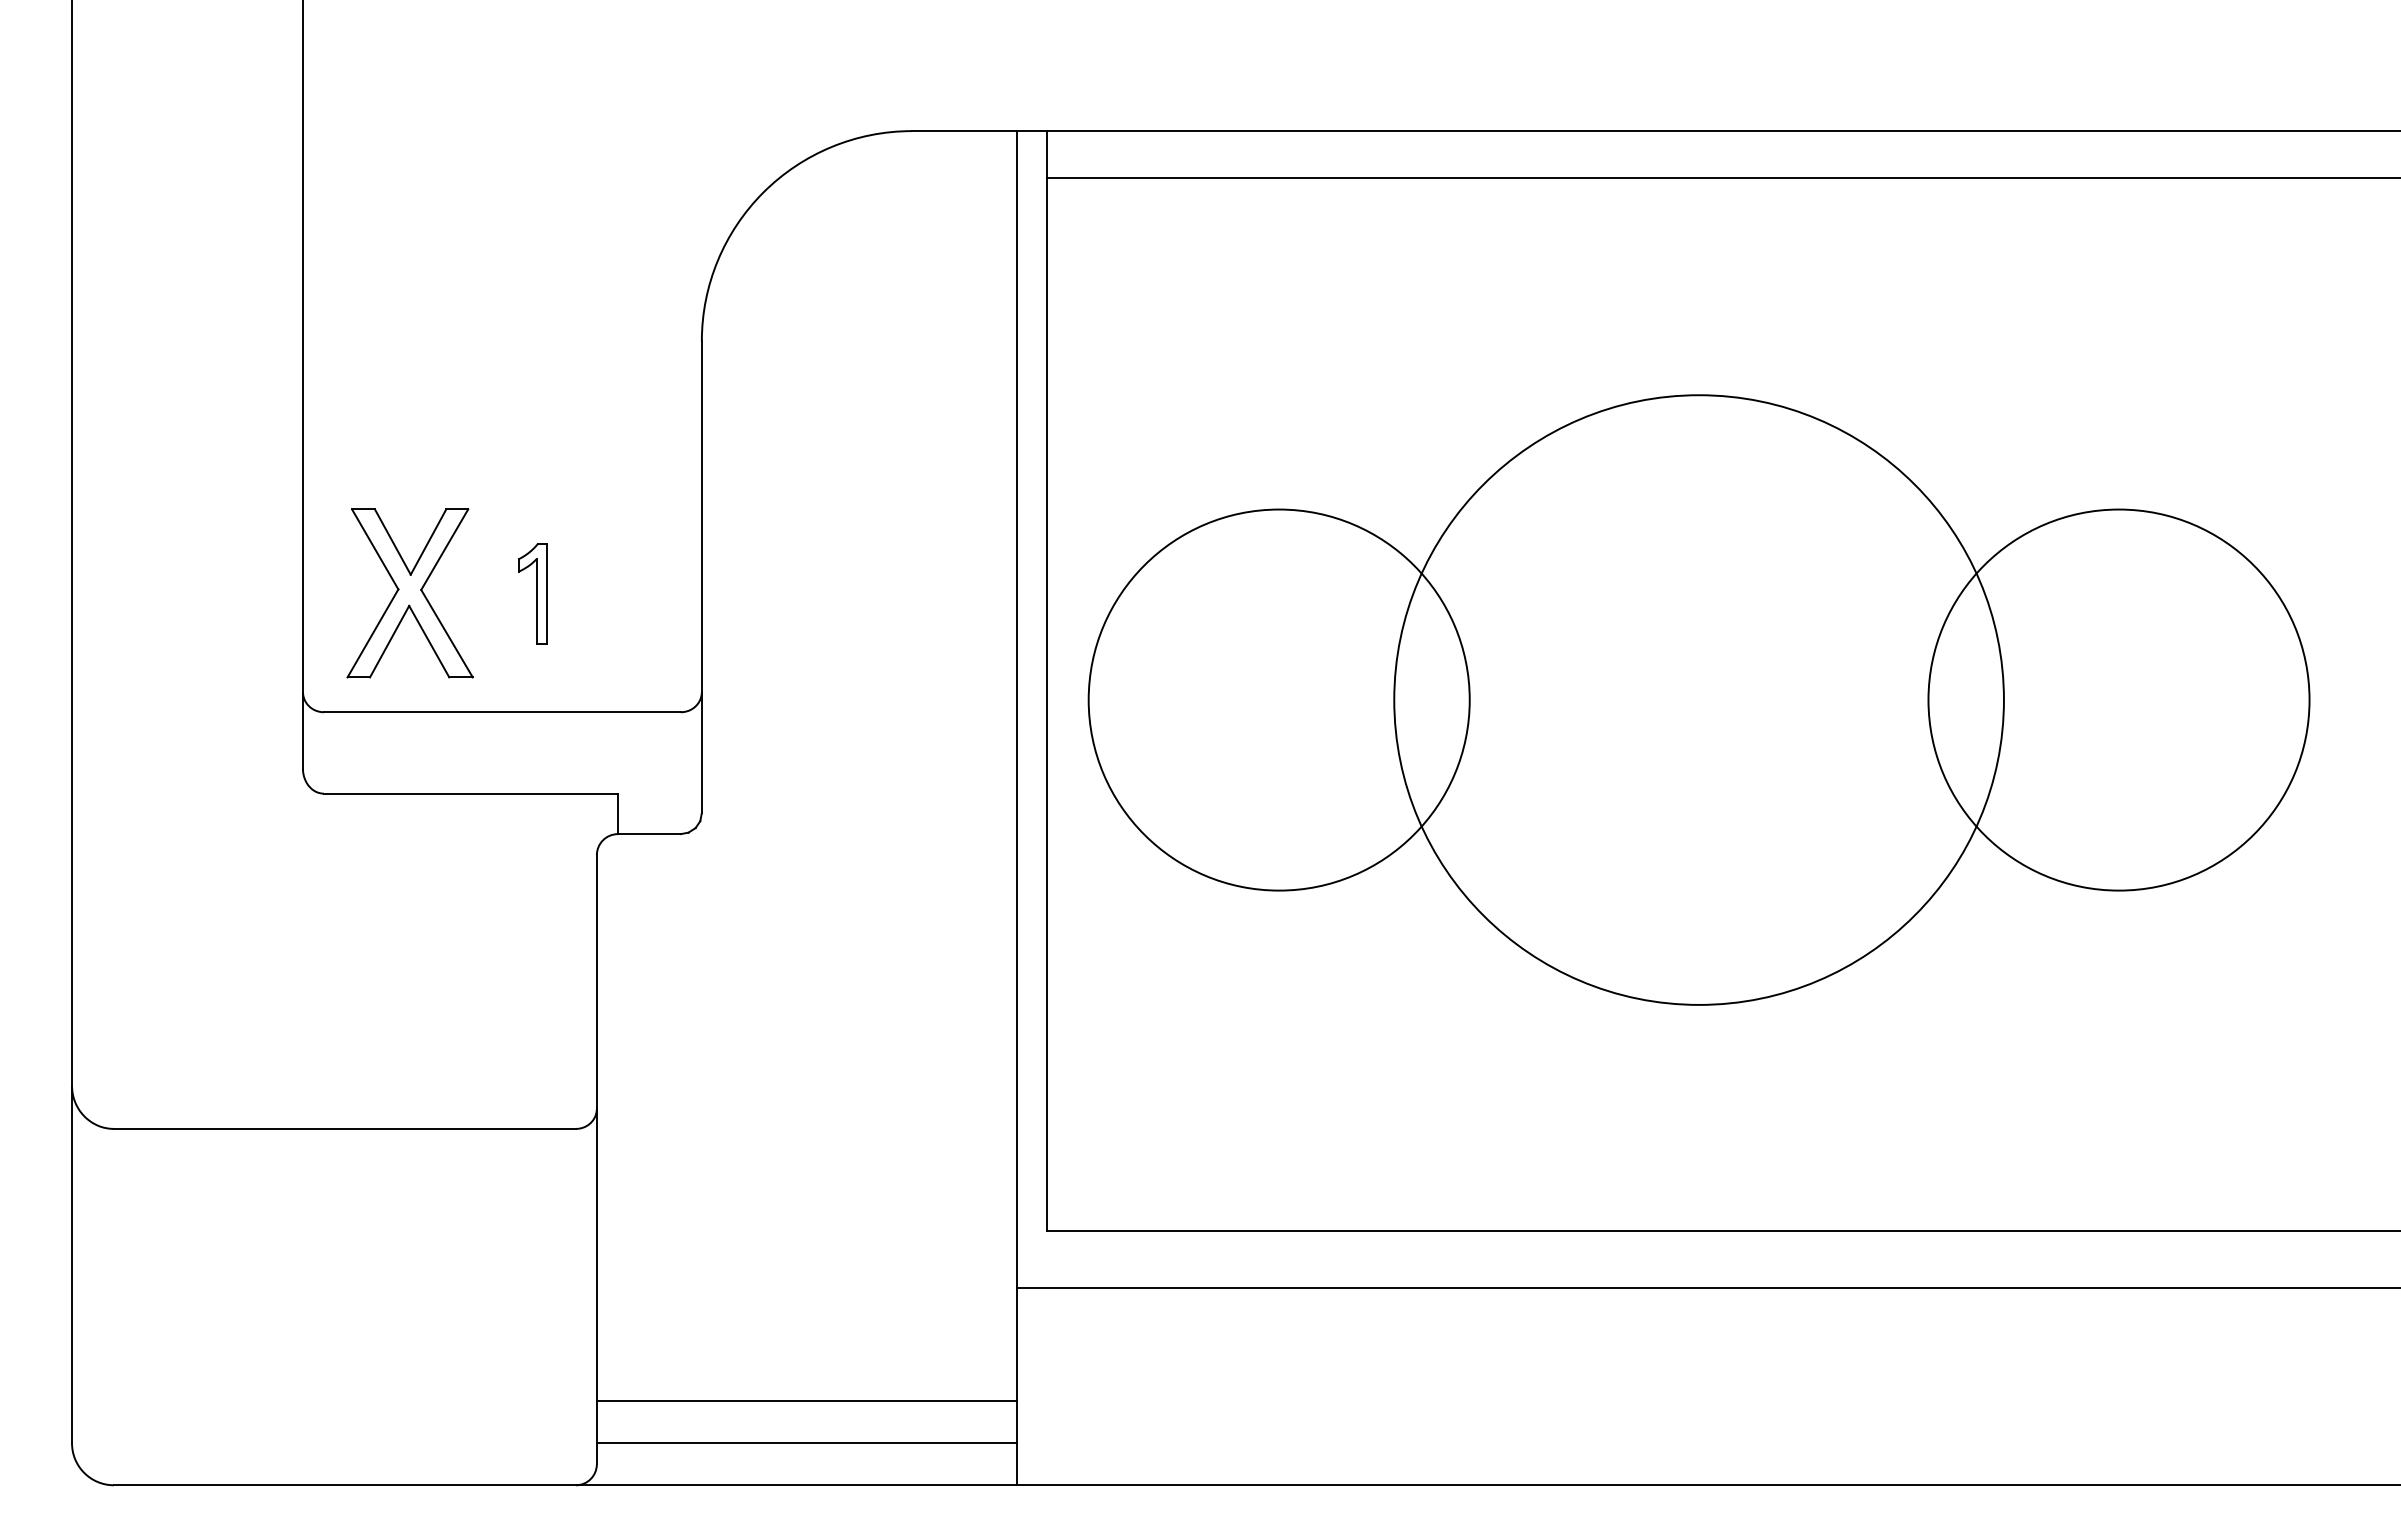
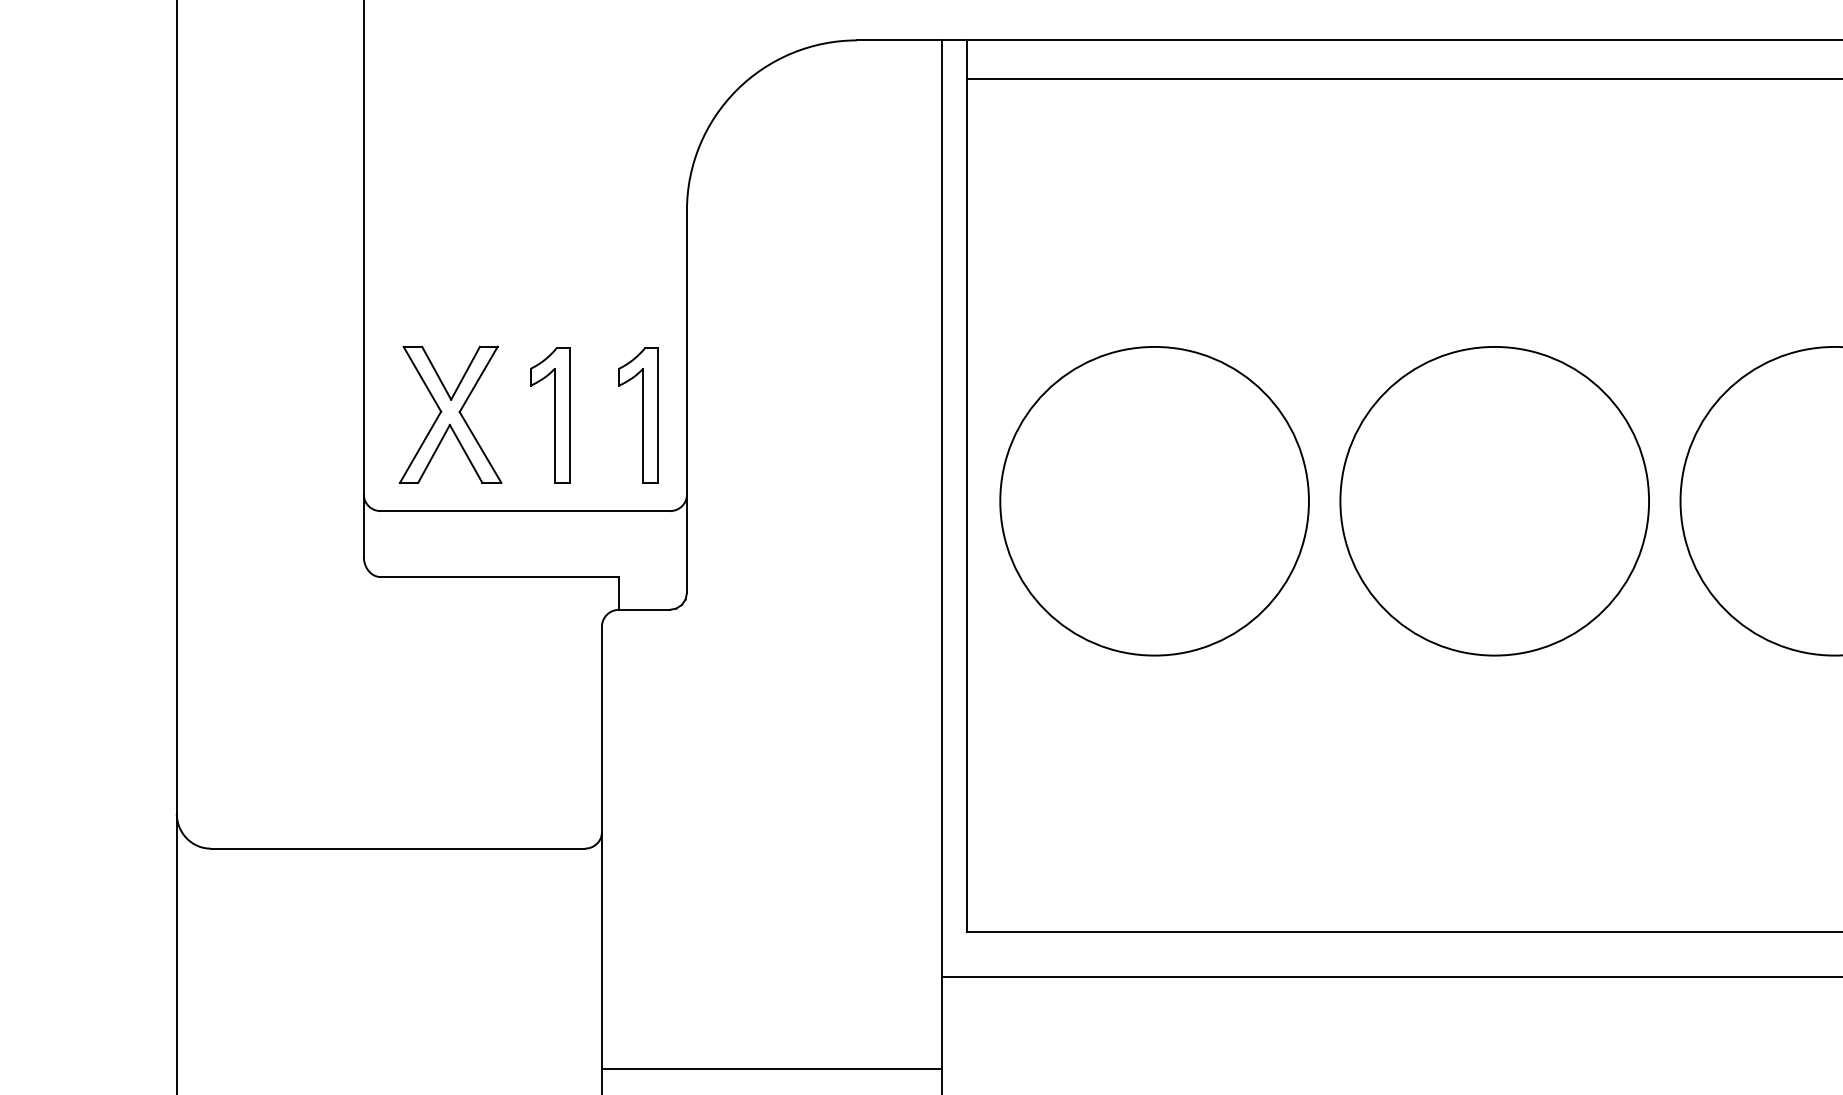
part: (532, 593) -> (549, 414), size x1.67
part: (642, 593) -> (638, 414), added
circle: (1698, 699) -> (1494, 500), size x0.62

